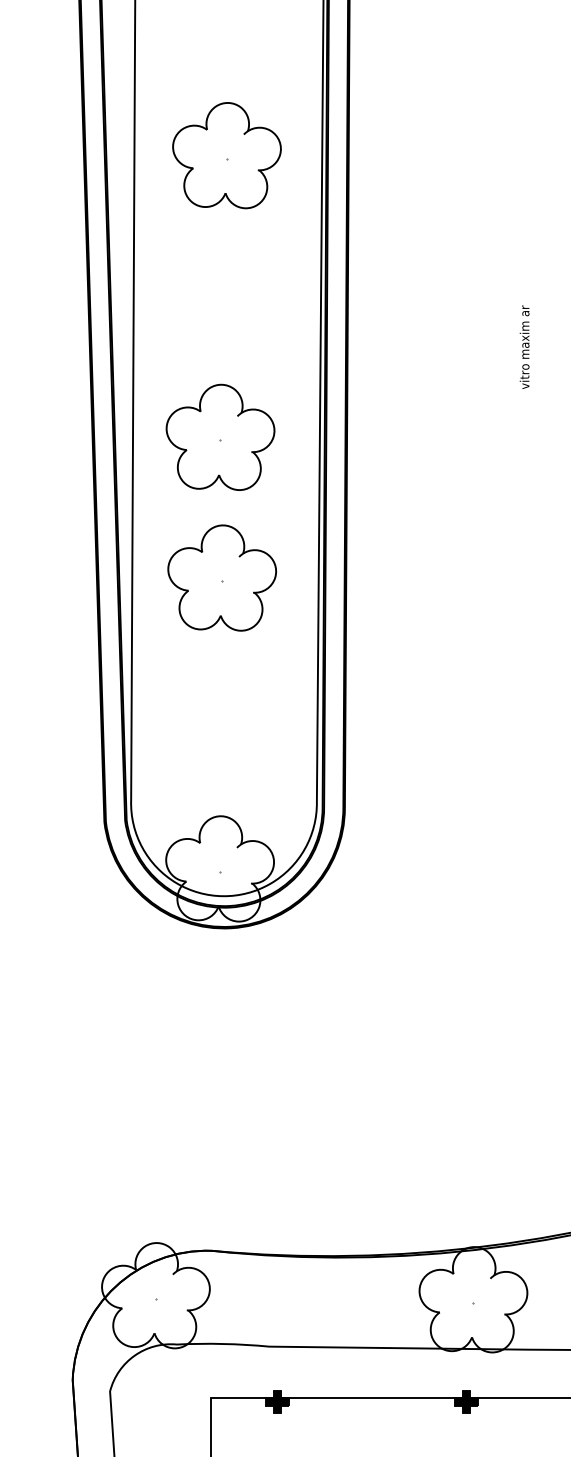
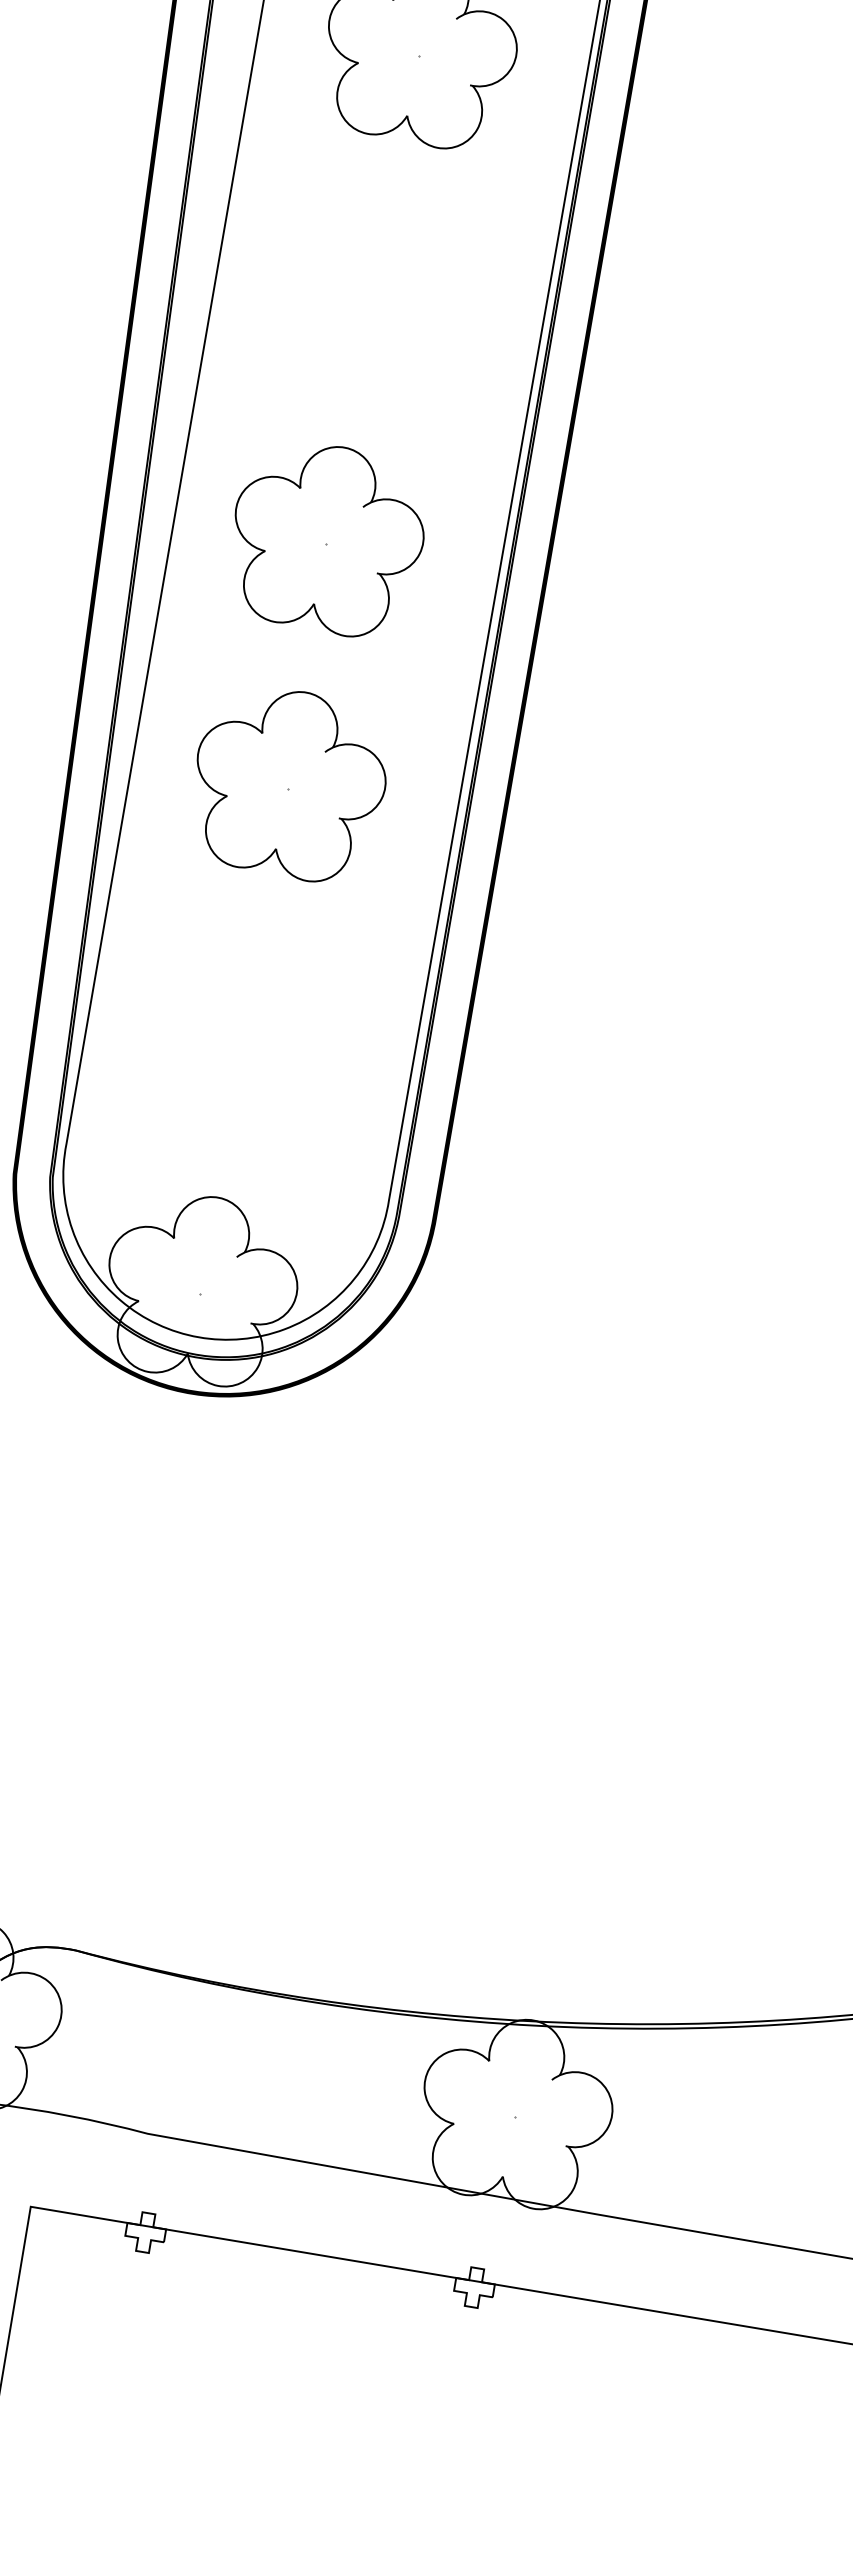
fill: (277, 1402) -> (145, 2233), removed
fill: (466, 1402) -> (474, 2288), removed

